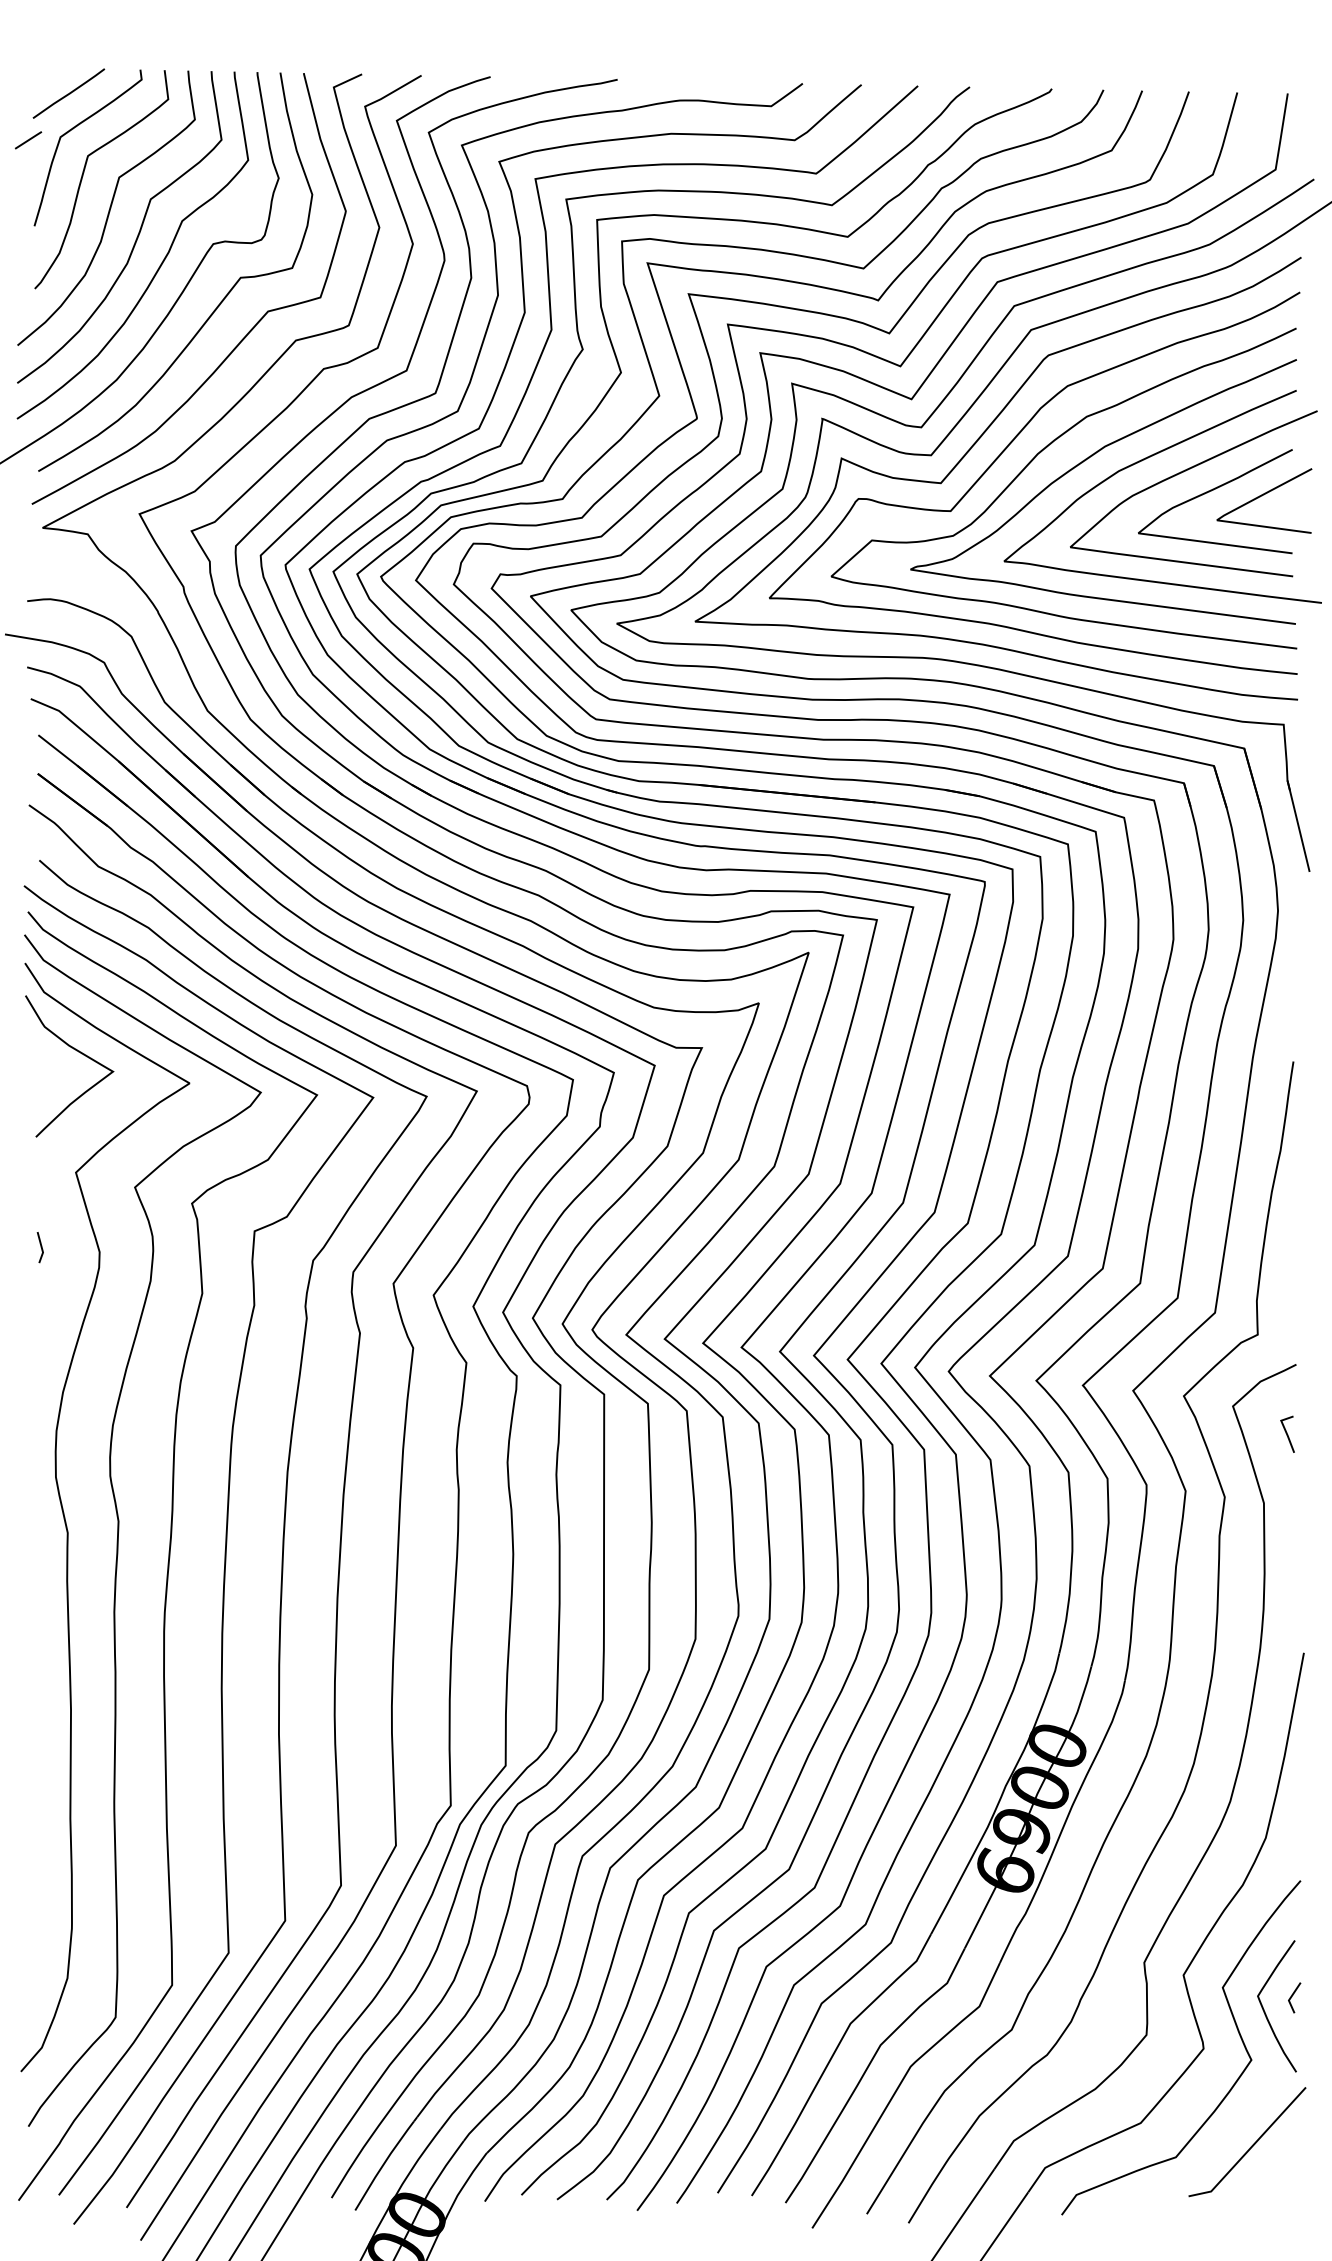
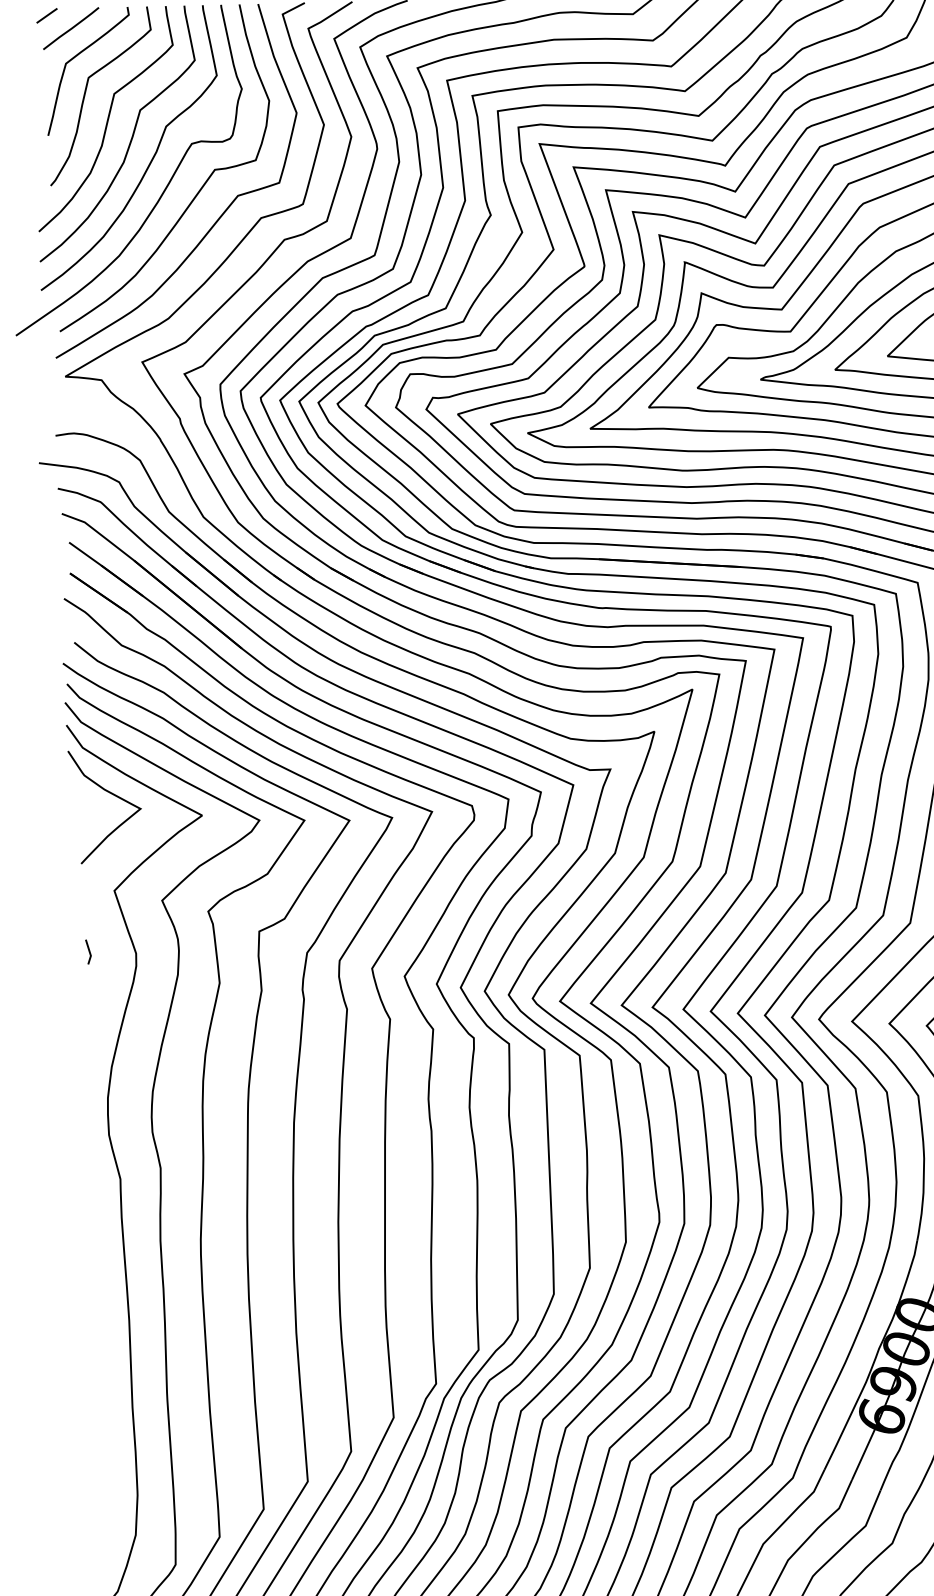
line: (28, 140) -> (47, 15), moved

